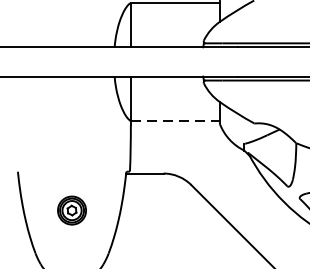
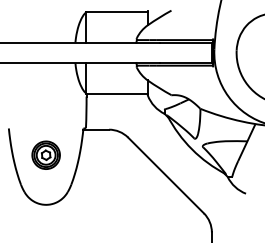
line: (175, 120) -> (117, 93), dashed -> solid
part: (71, 209) -> (45, 154), size x1.43

